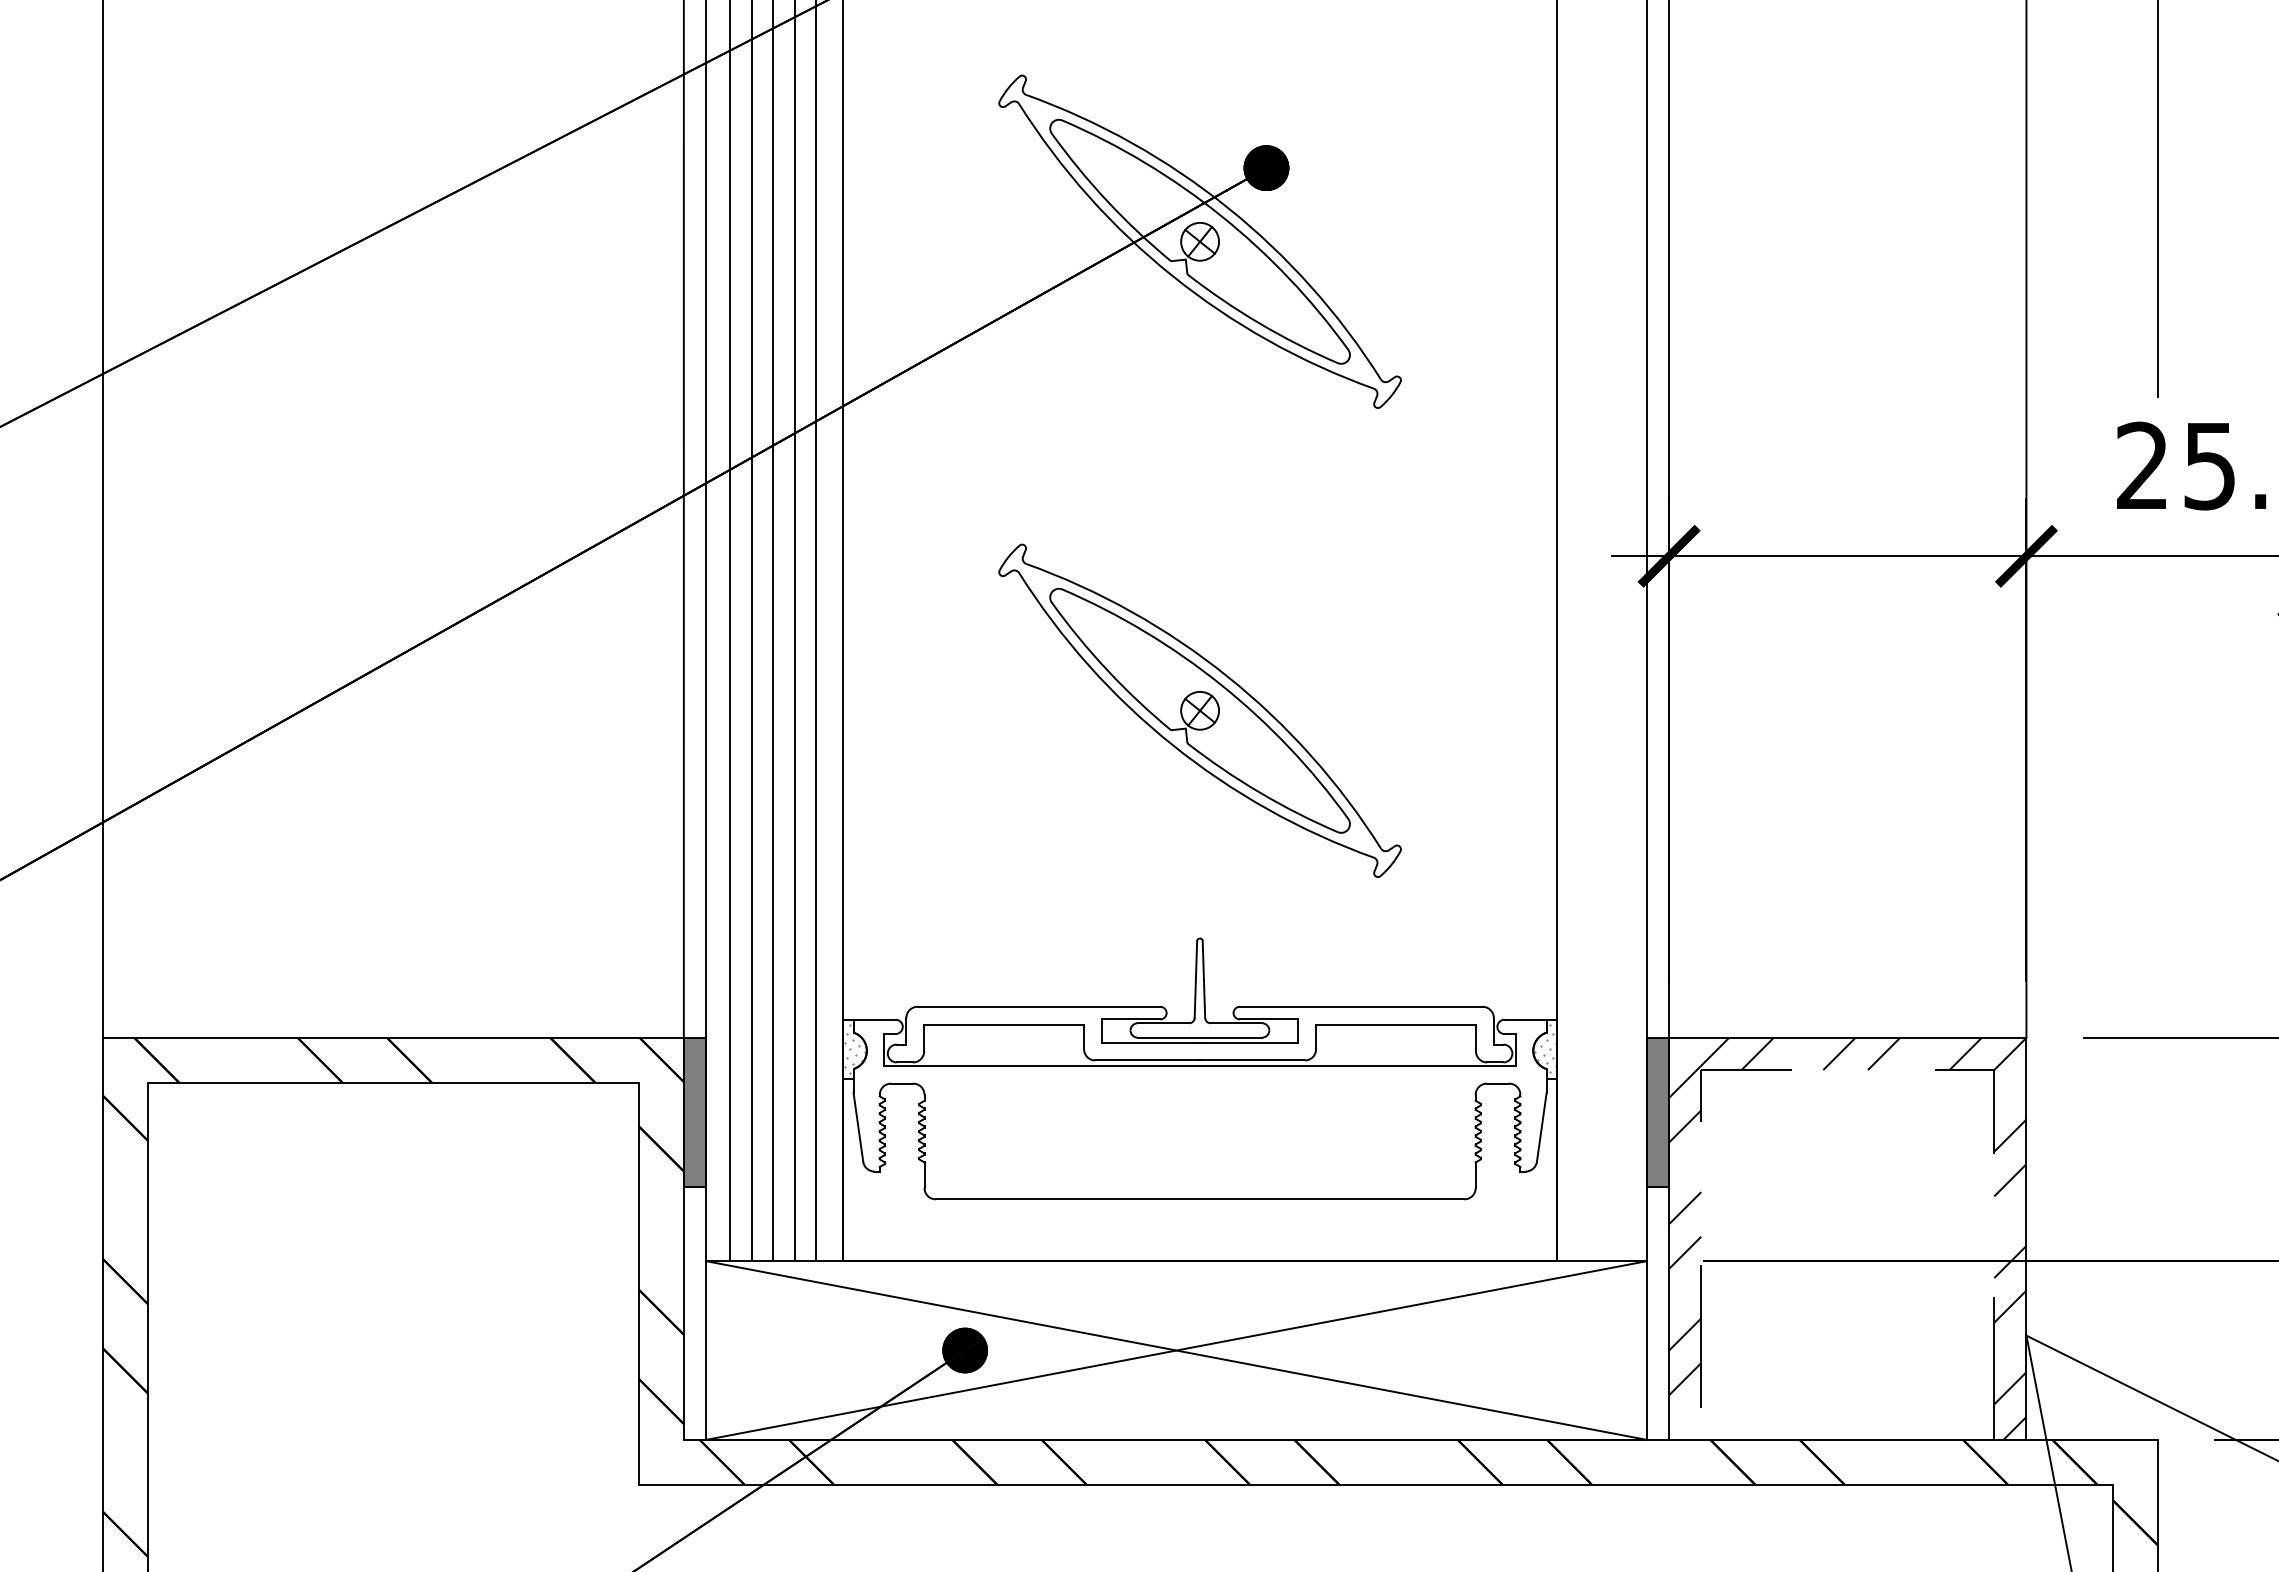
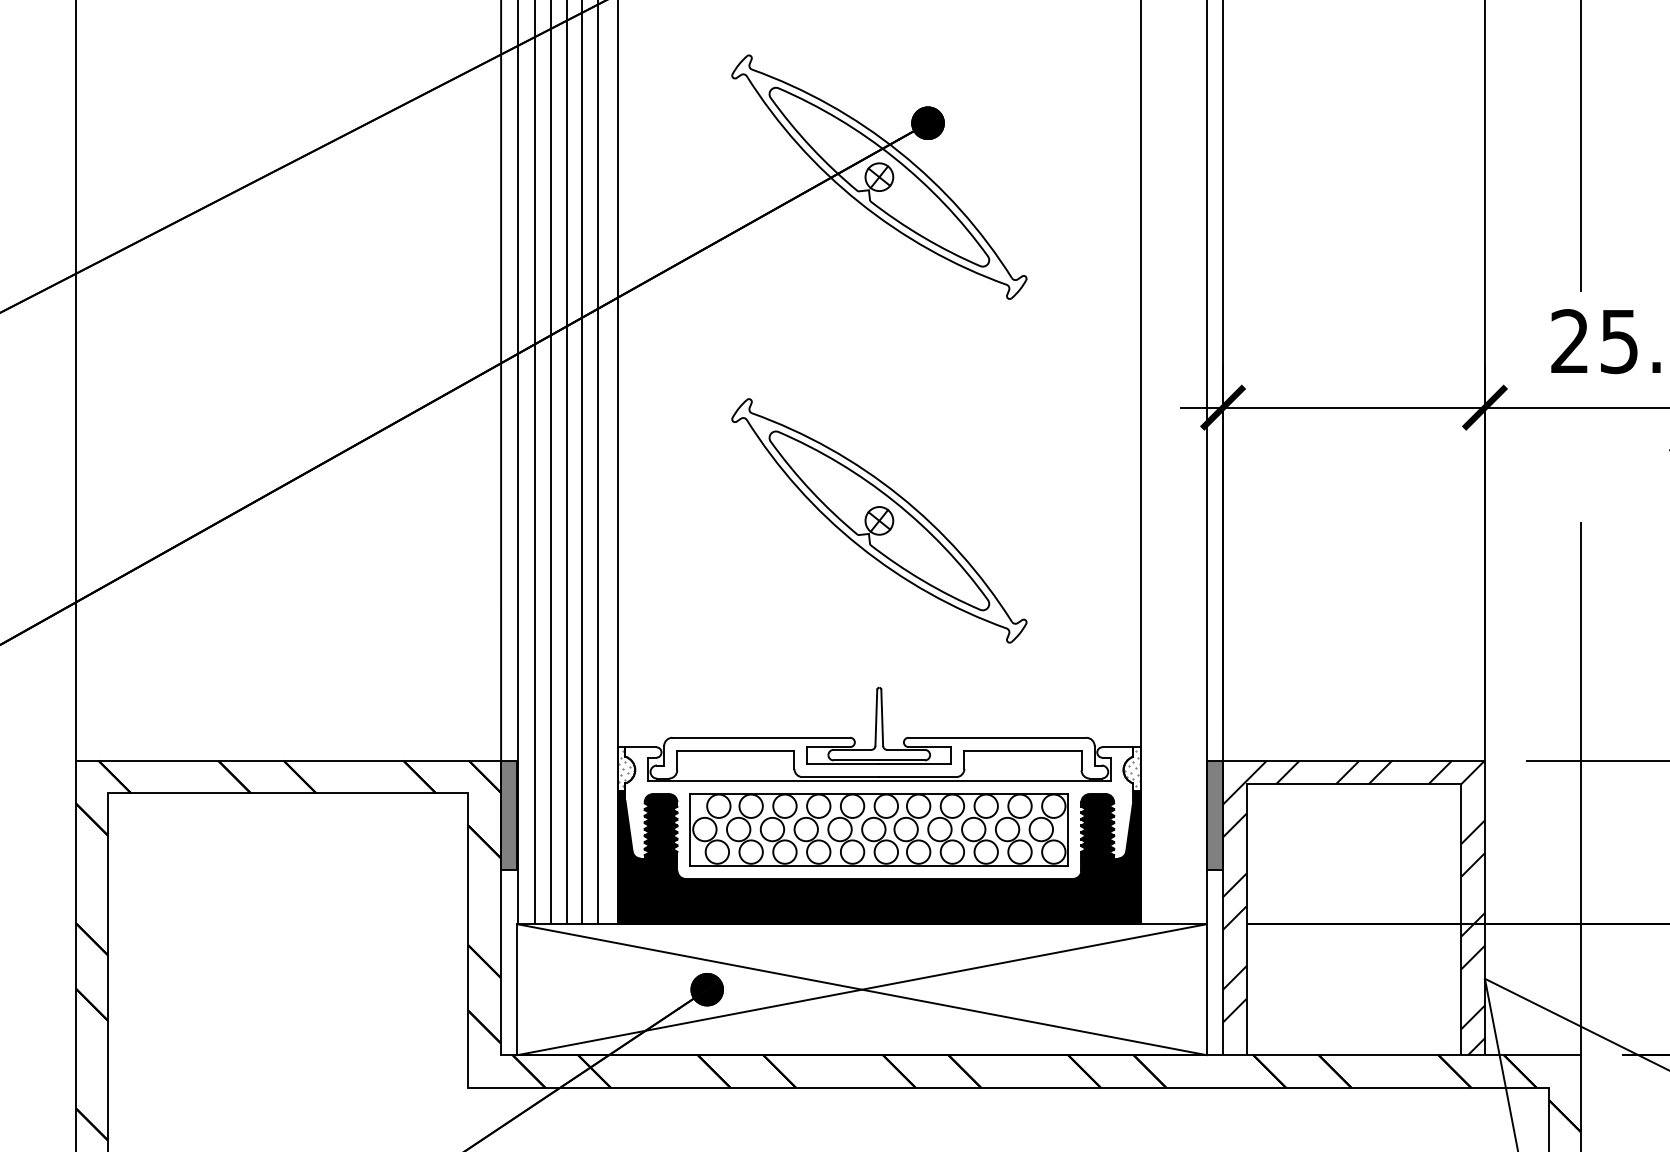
line: (1847, 1070) -> (1353, 784), dashed -> solid
line: (2157, 1076) -> (1580, 788), added
part: (1199, 1132) -> (878, 829), added
fill: (1199, 1169) -> (878, 857), added

